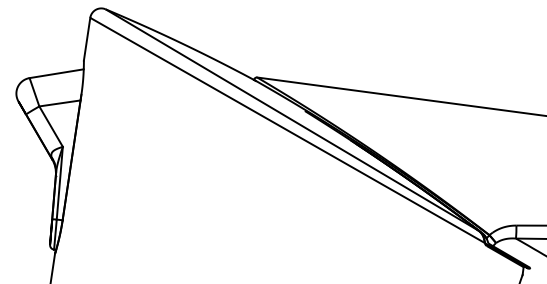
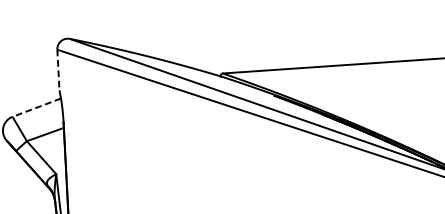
line: (87, 39) -> (58, 70), solid -> dashed
line: (56, 73) -> (36, 107), solid -> dashed

